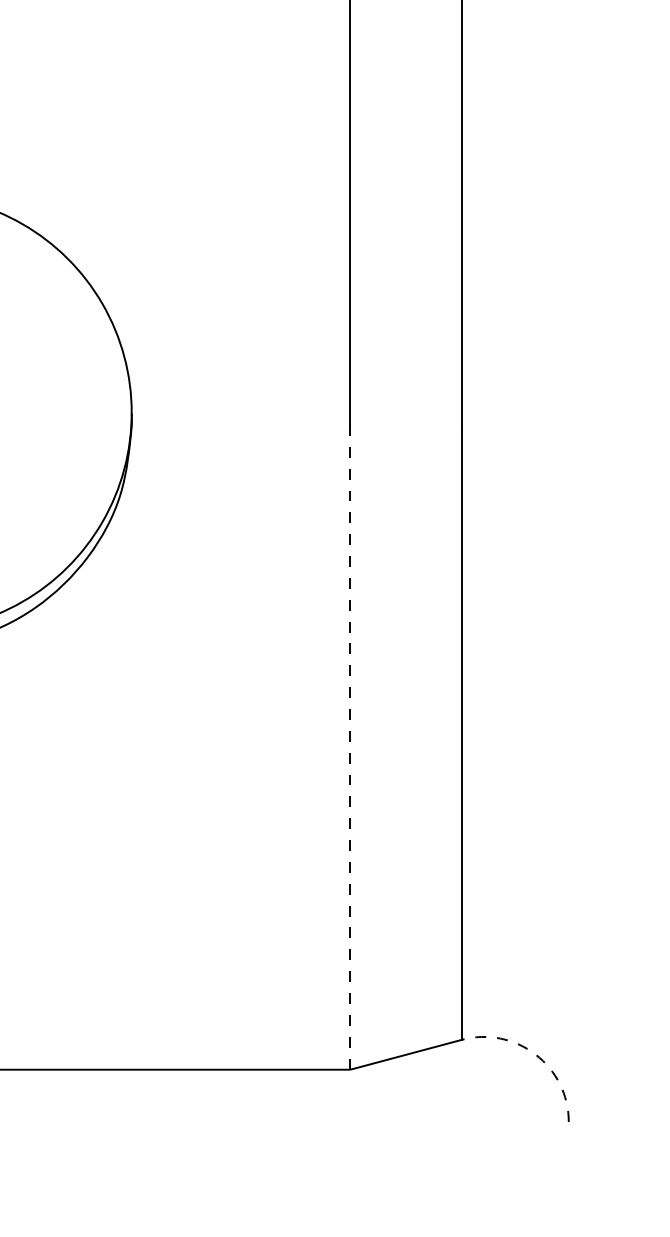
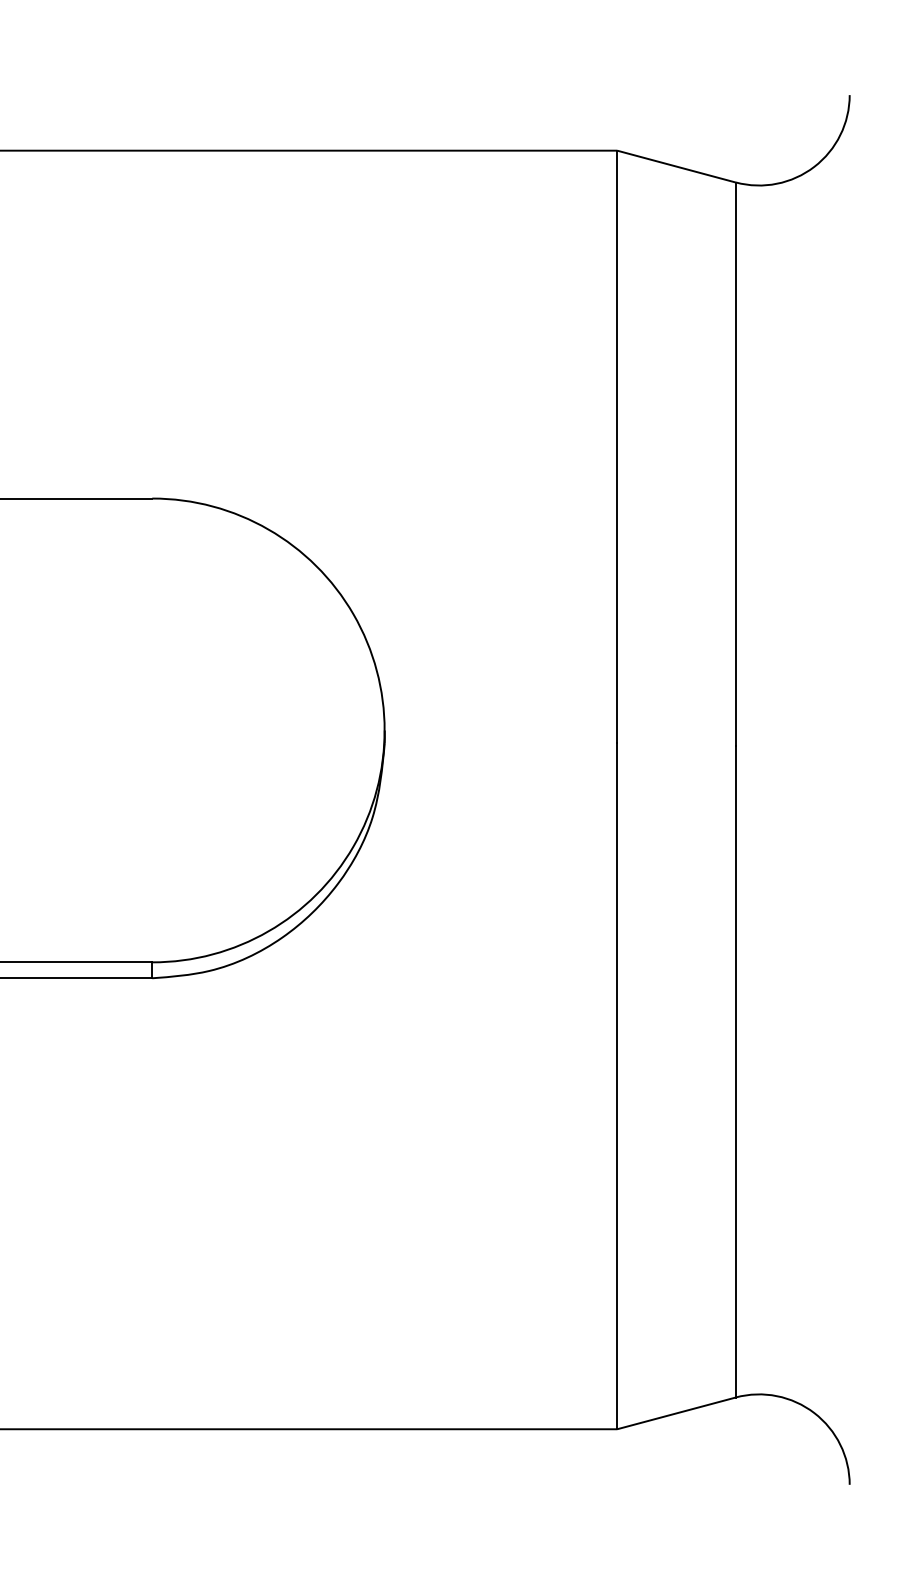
line: (350, 747) -> (617, 1086), dashed -> solid
arc: (535, 1054) -> (814, 1413), dashed -> solid

